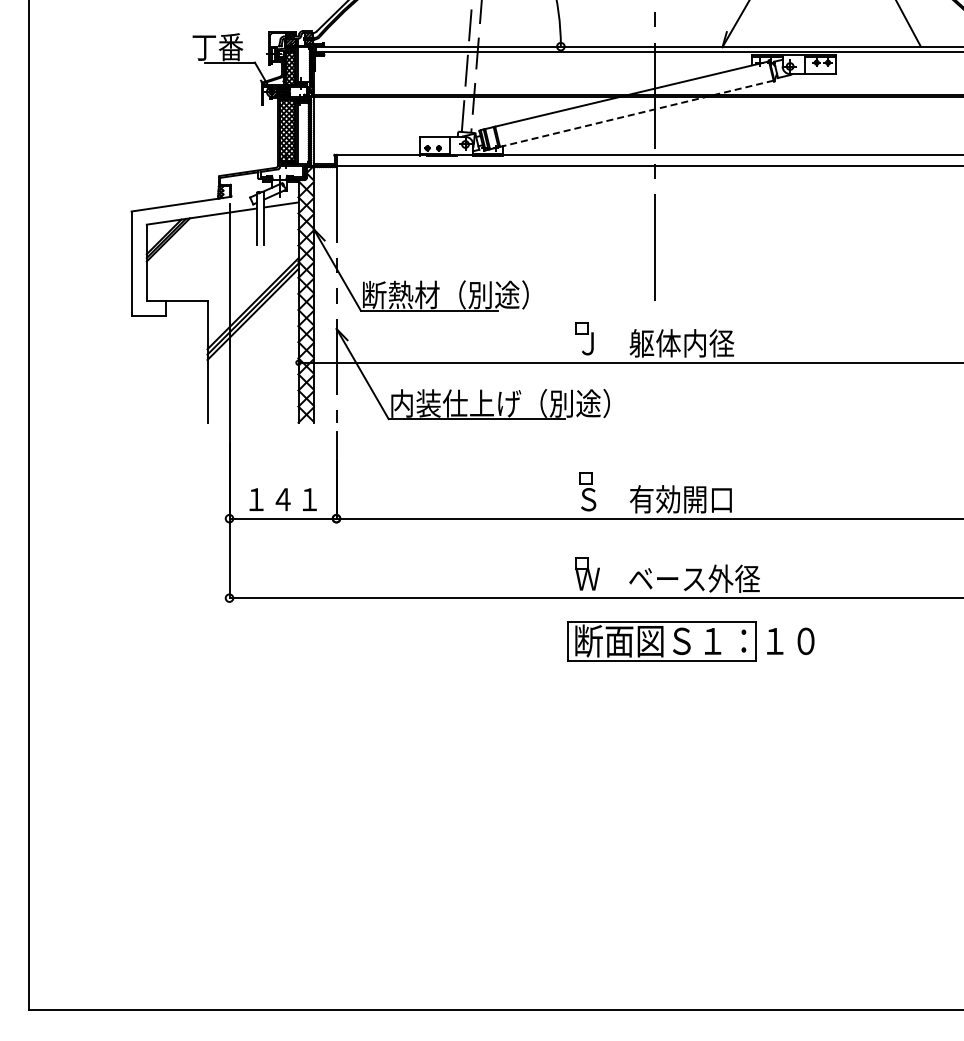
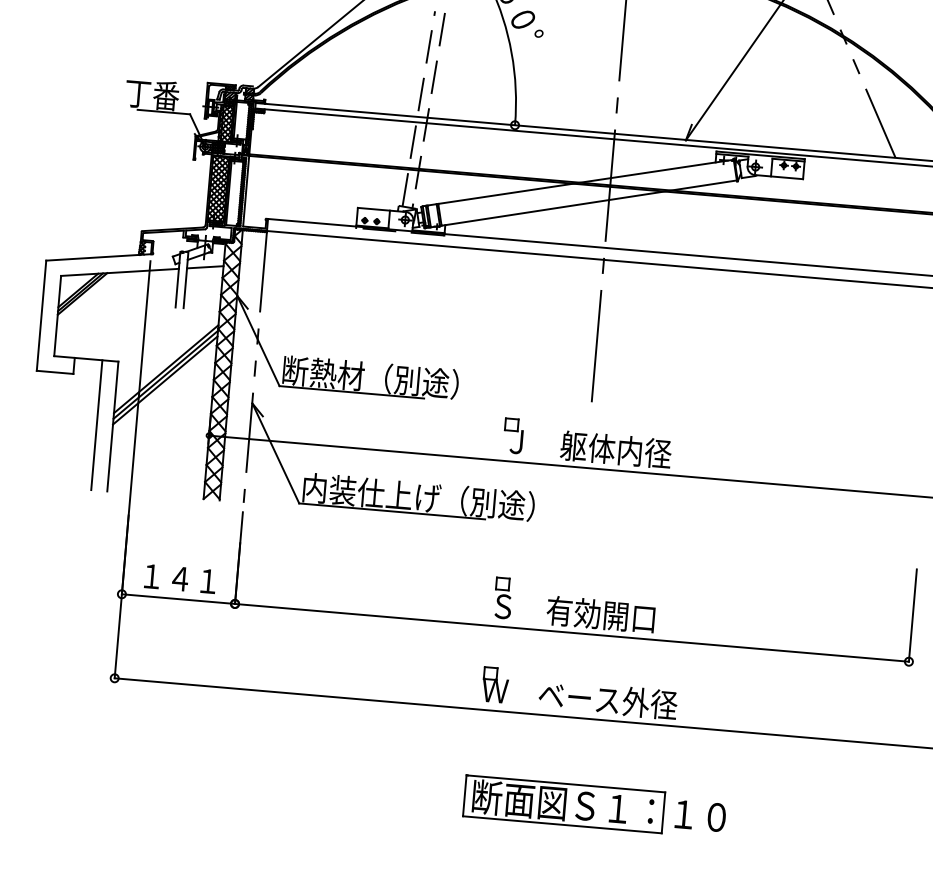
line: (636, 113) -> (588, 202), dashed -> solid
line: (192, 361) -> (97, 424), added
part: (690, 641) -> (594, 807), moved

